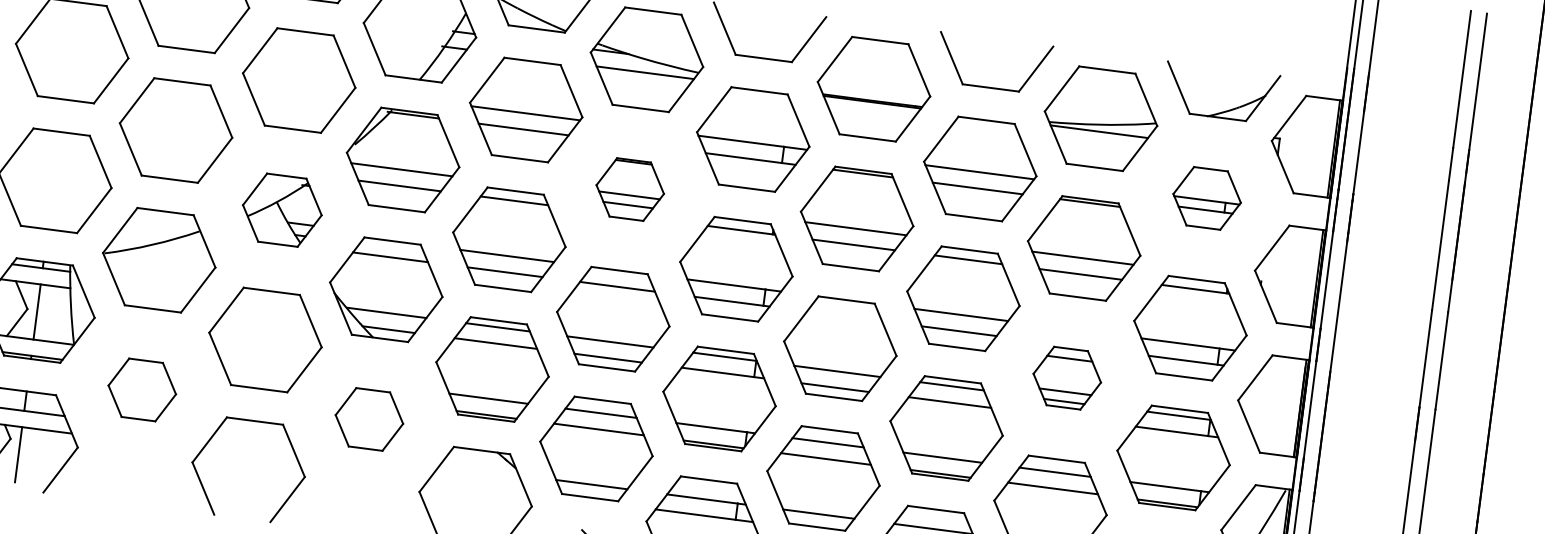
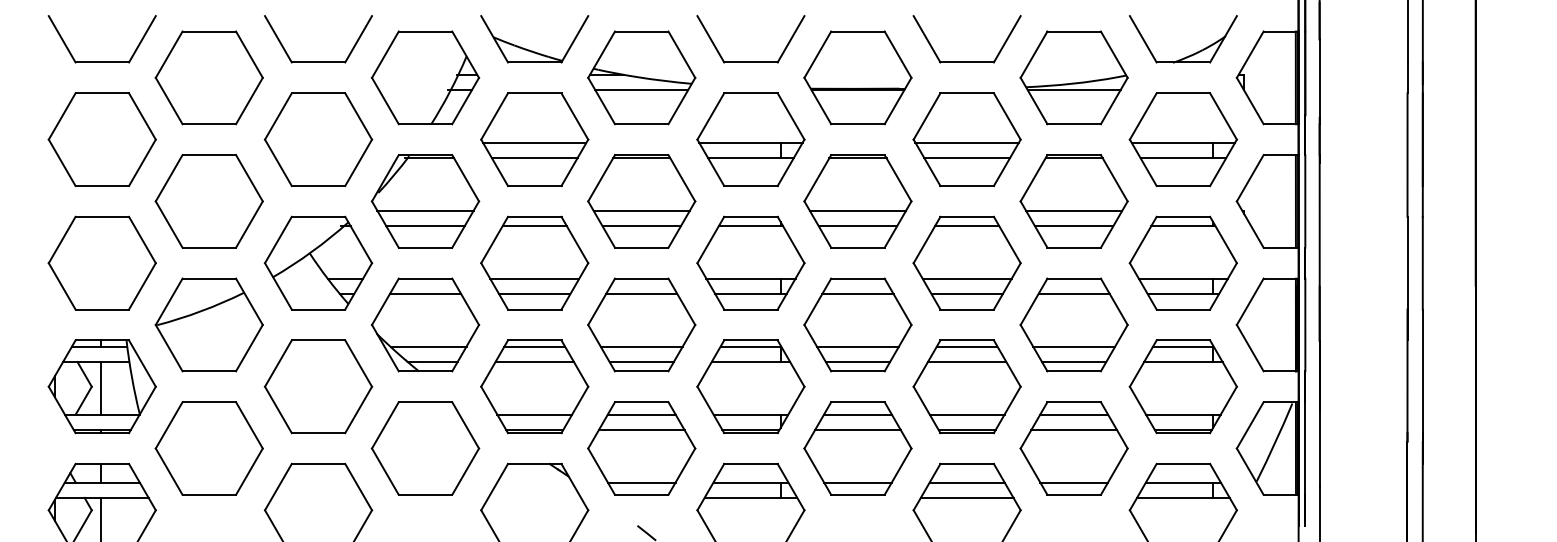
part: (629, 189) -> (641, 201), size x1.67
part: (1206, 198) -> (1182, 139), size x1.67
part: (282, 209) -> (318, 262), size x1.43
line: (844, 316) -> (857, 294), added
part: (1066, 377) -> (1073, 324), size x1.67
part: (141, 389) -> (208, 448), size x1.67
part: (369, 419) -> (425, 448), size x1.67

